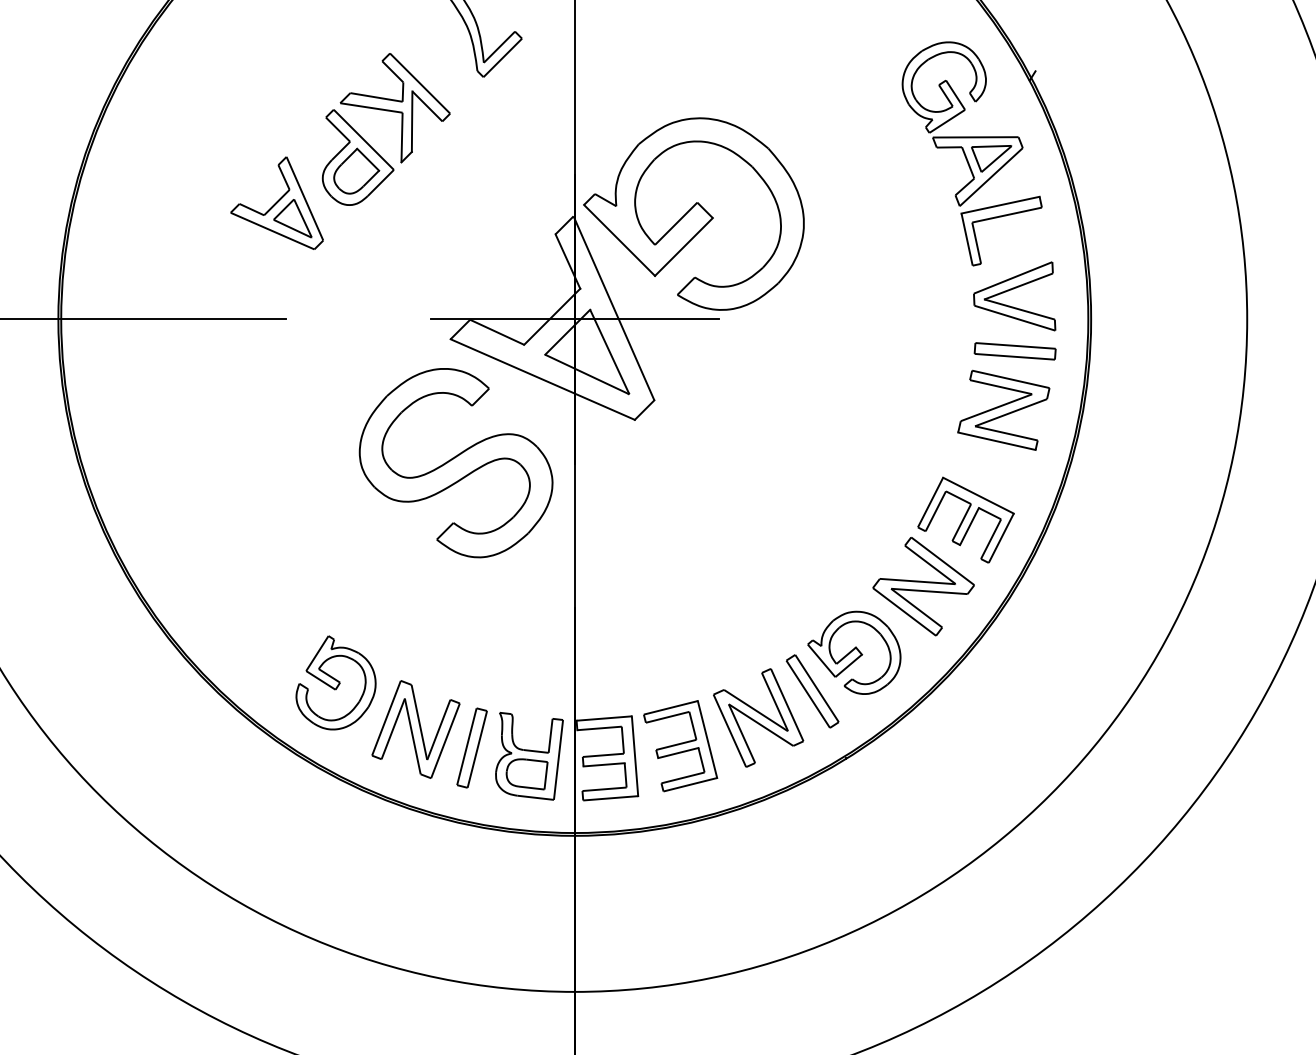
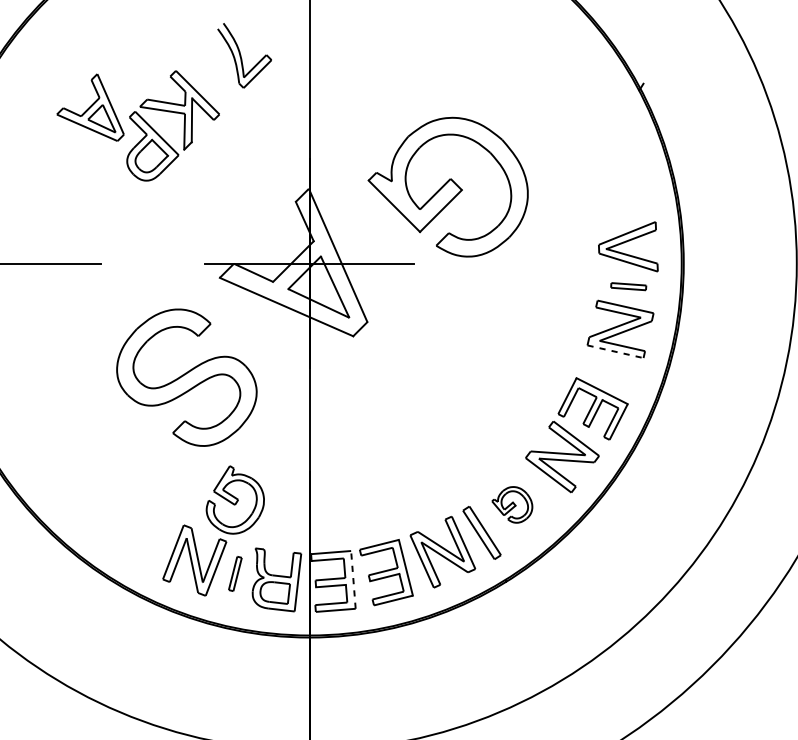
part: (971, 153) -> (597, 143), removed
part: (276, 202) -> (90, 107), moved
part: (693, 213) -> (447, 186), moved
part: (1014, 351) -> (628, 286), size x0.6
line: (996, 441) -> (615, 351), solid -> dashed
part: (455, 463) -> (186, 377), moved
part: (854, 652) -> (512, 504), size x0.6
part: (335, 682) -> (234, 499), moved
part: (471, 747) -> (234, 573), size x0.6
line: (635, 755) -> (353, 579), solid -> dashed

